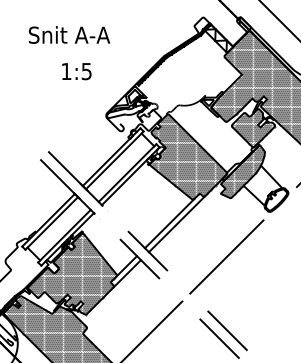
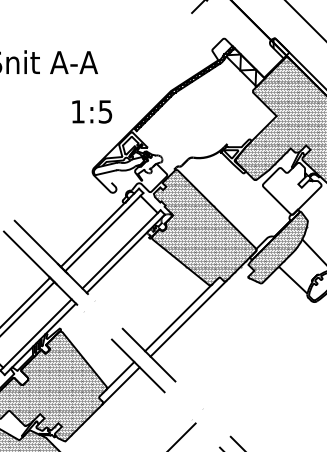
text: (76, 71) -> (91, 111), moved
hatch: (253, 127) -> (292, 187), removed
line: (226, 256) -> (255, 362), removed

